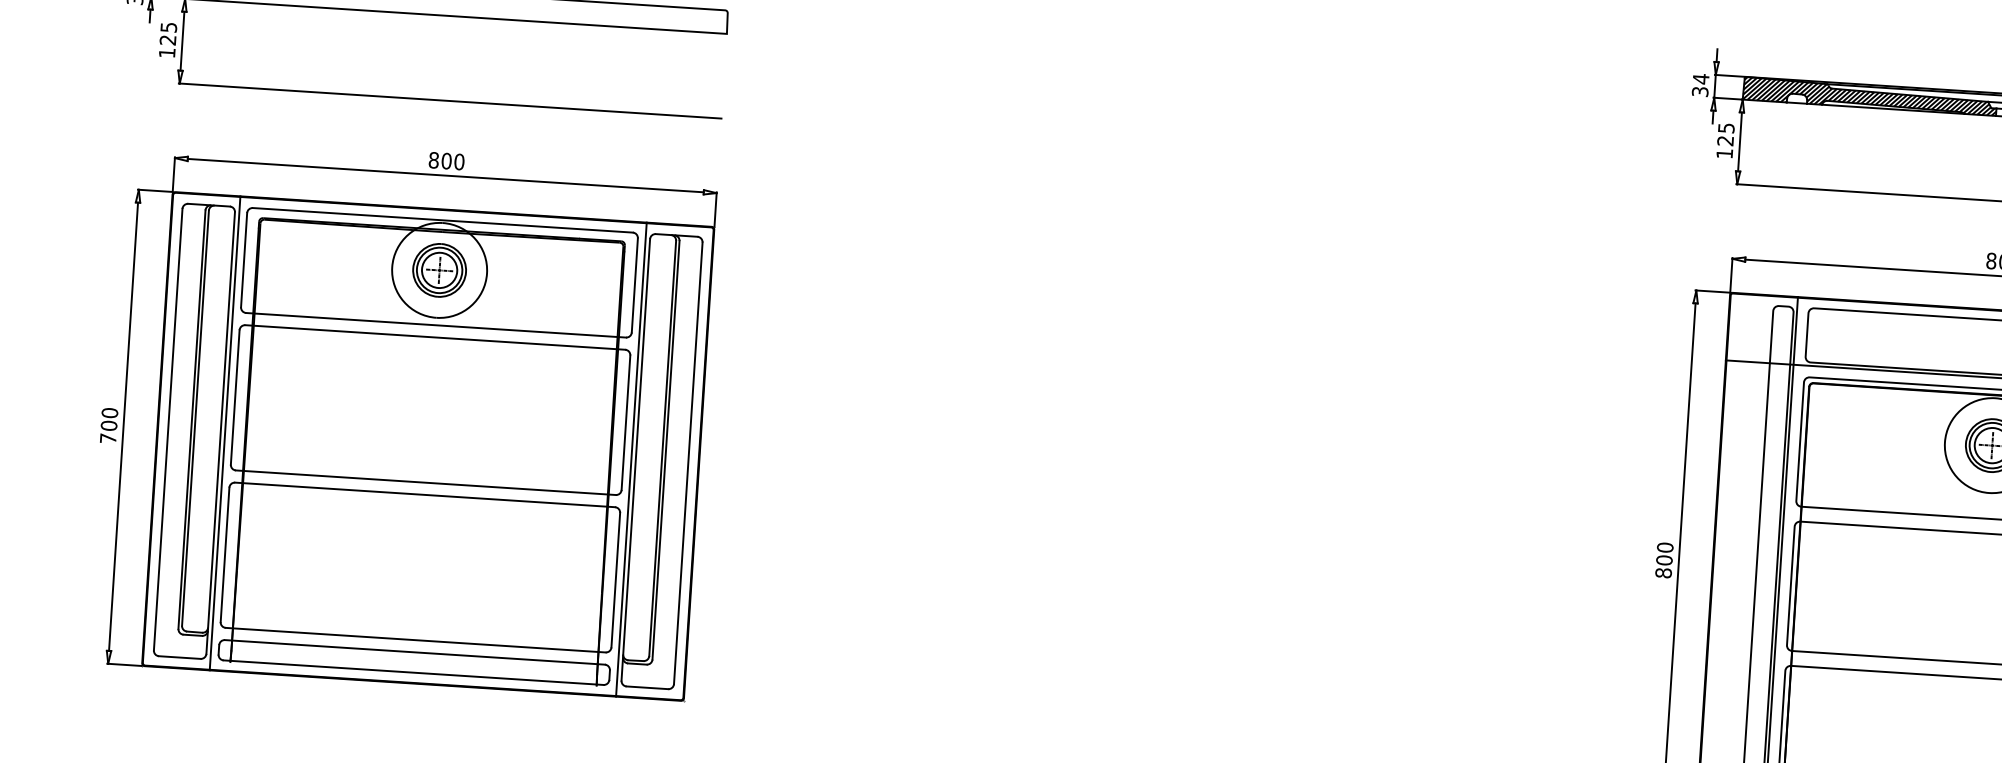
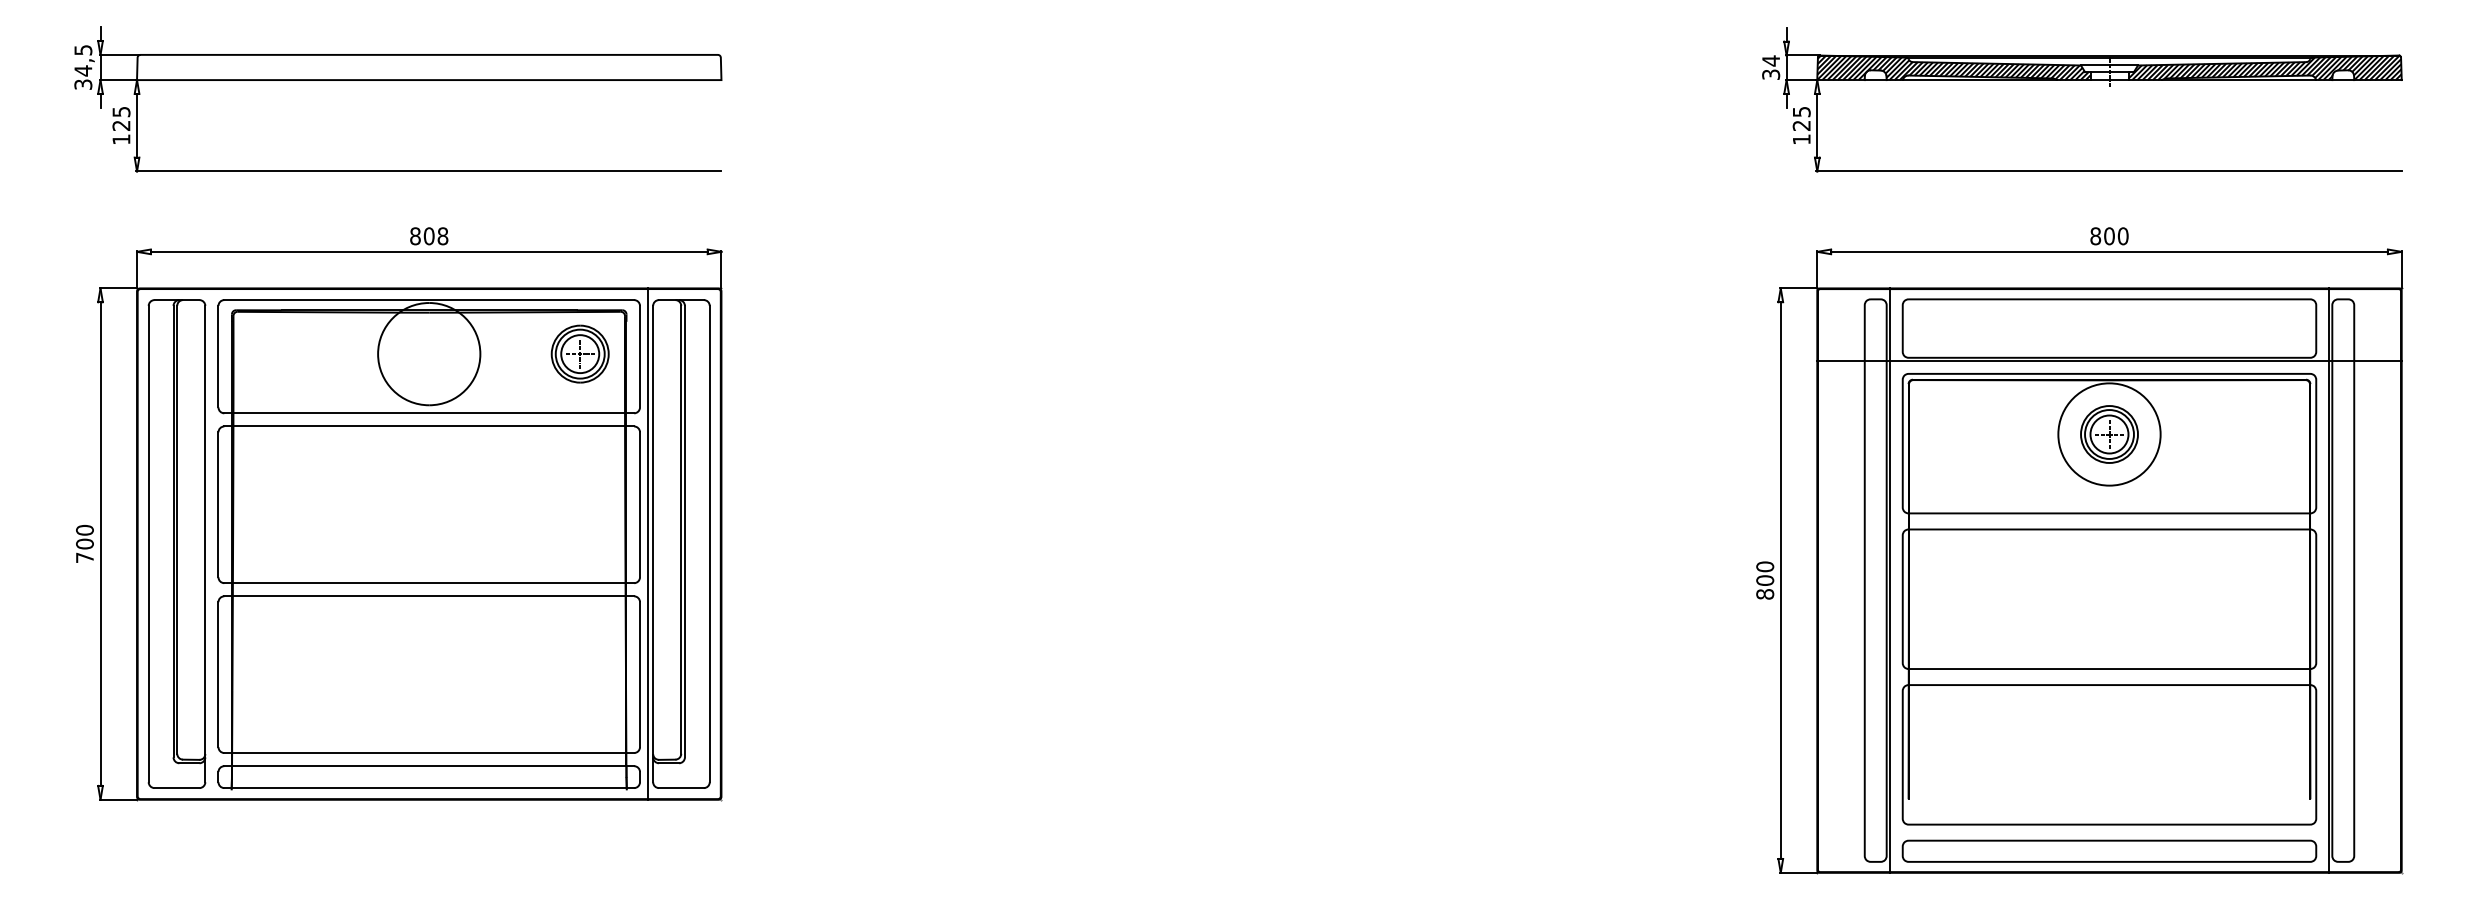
text: (458, 162) -> (442, 236), 800 -> 808
part: (438, 269) -> (579, 353), moved
line: (225, 432) -> (210, 543), removed

